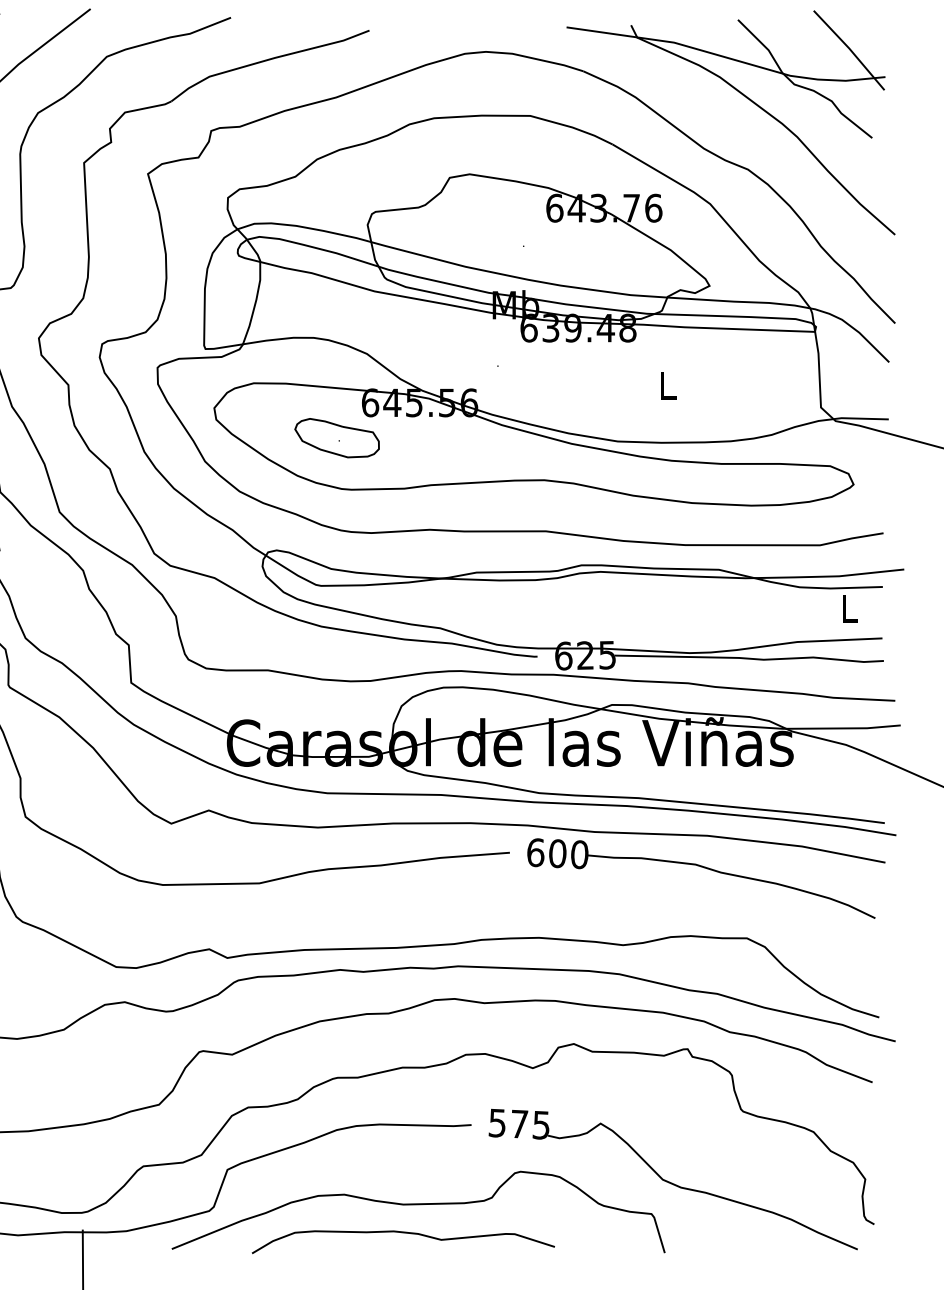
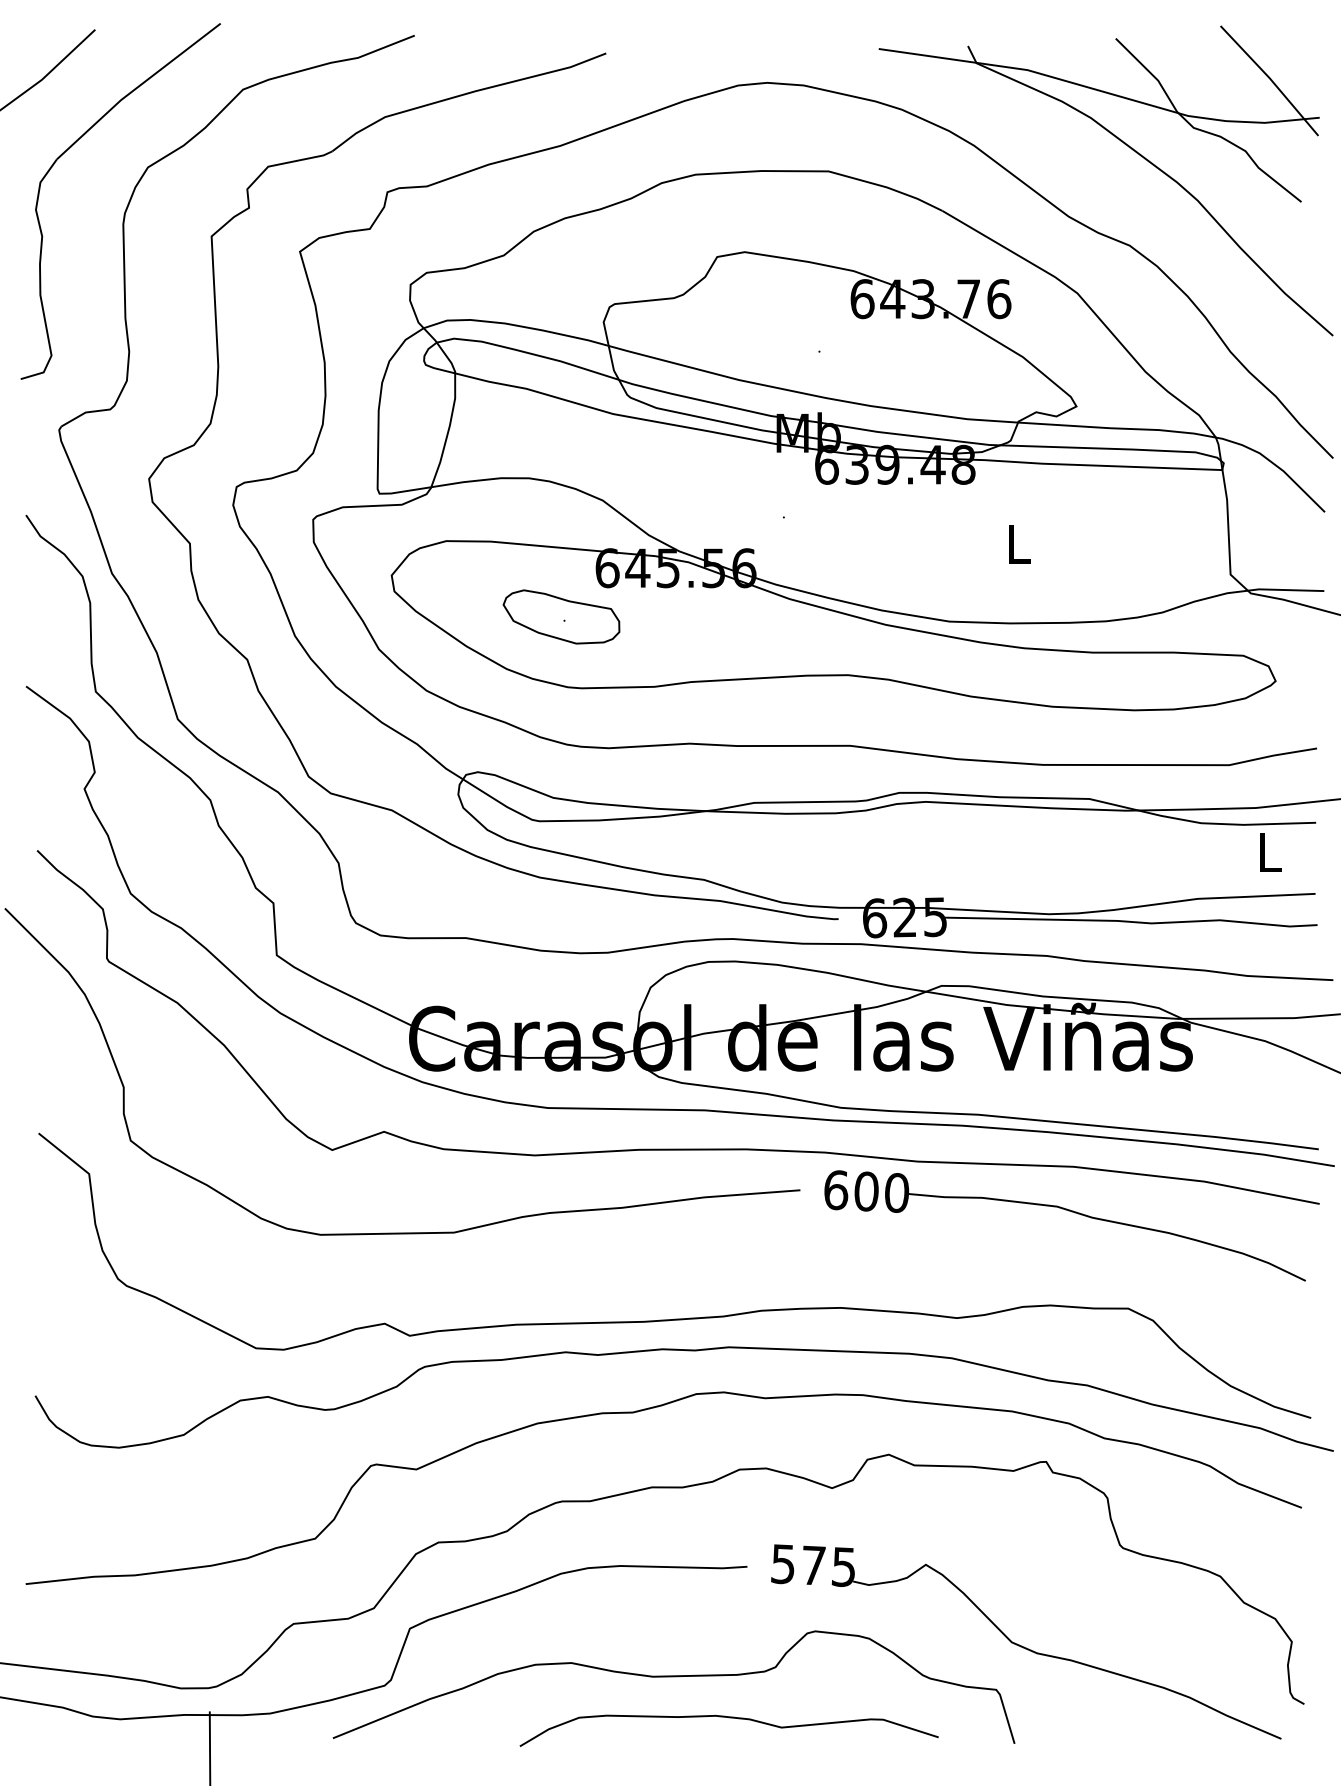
curve: (402, 1233) -> (728, 1718), moved

